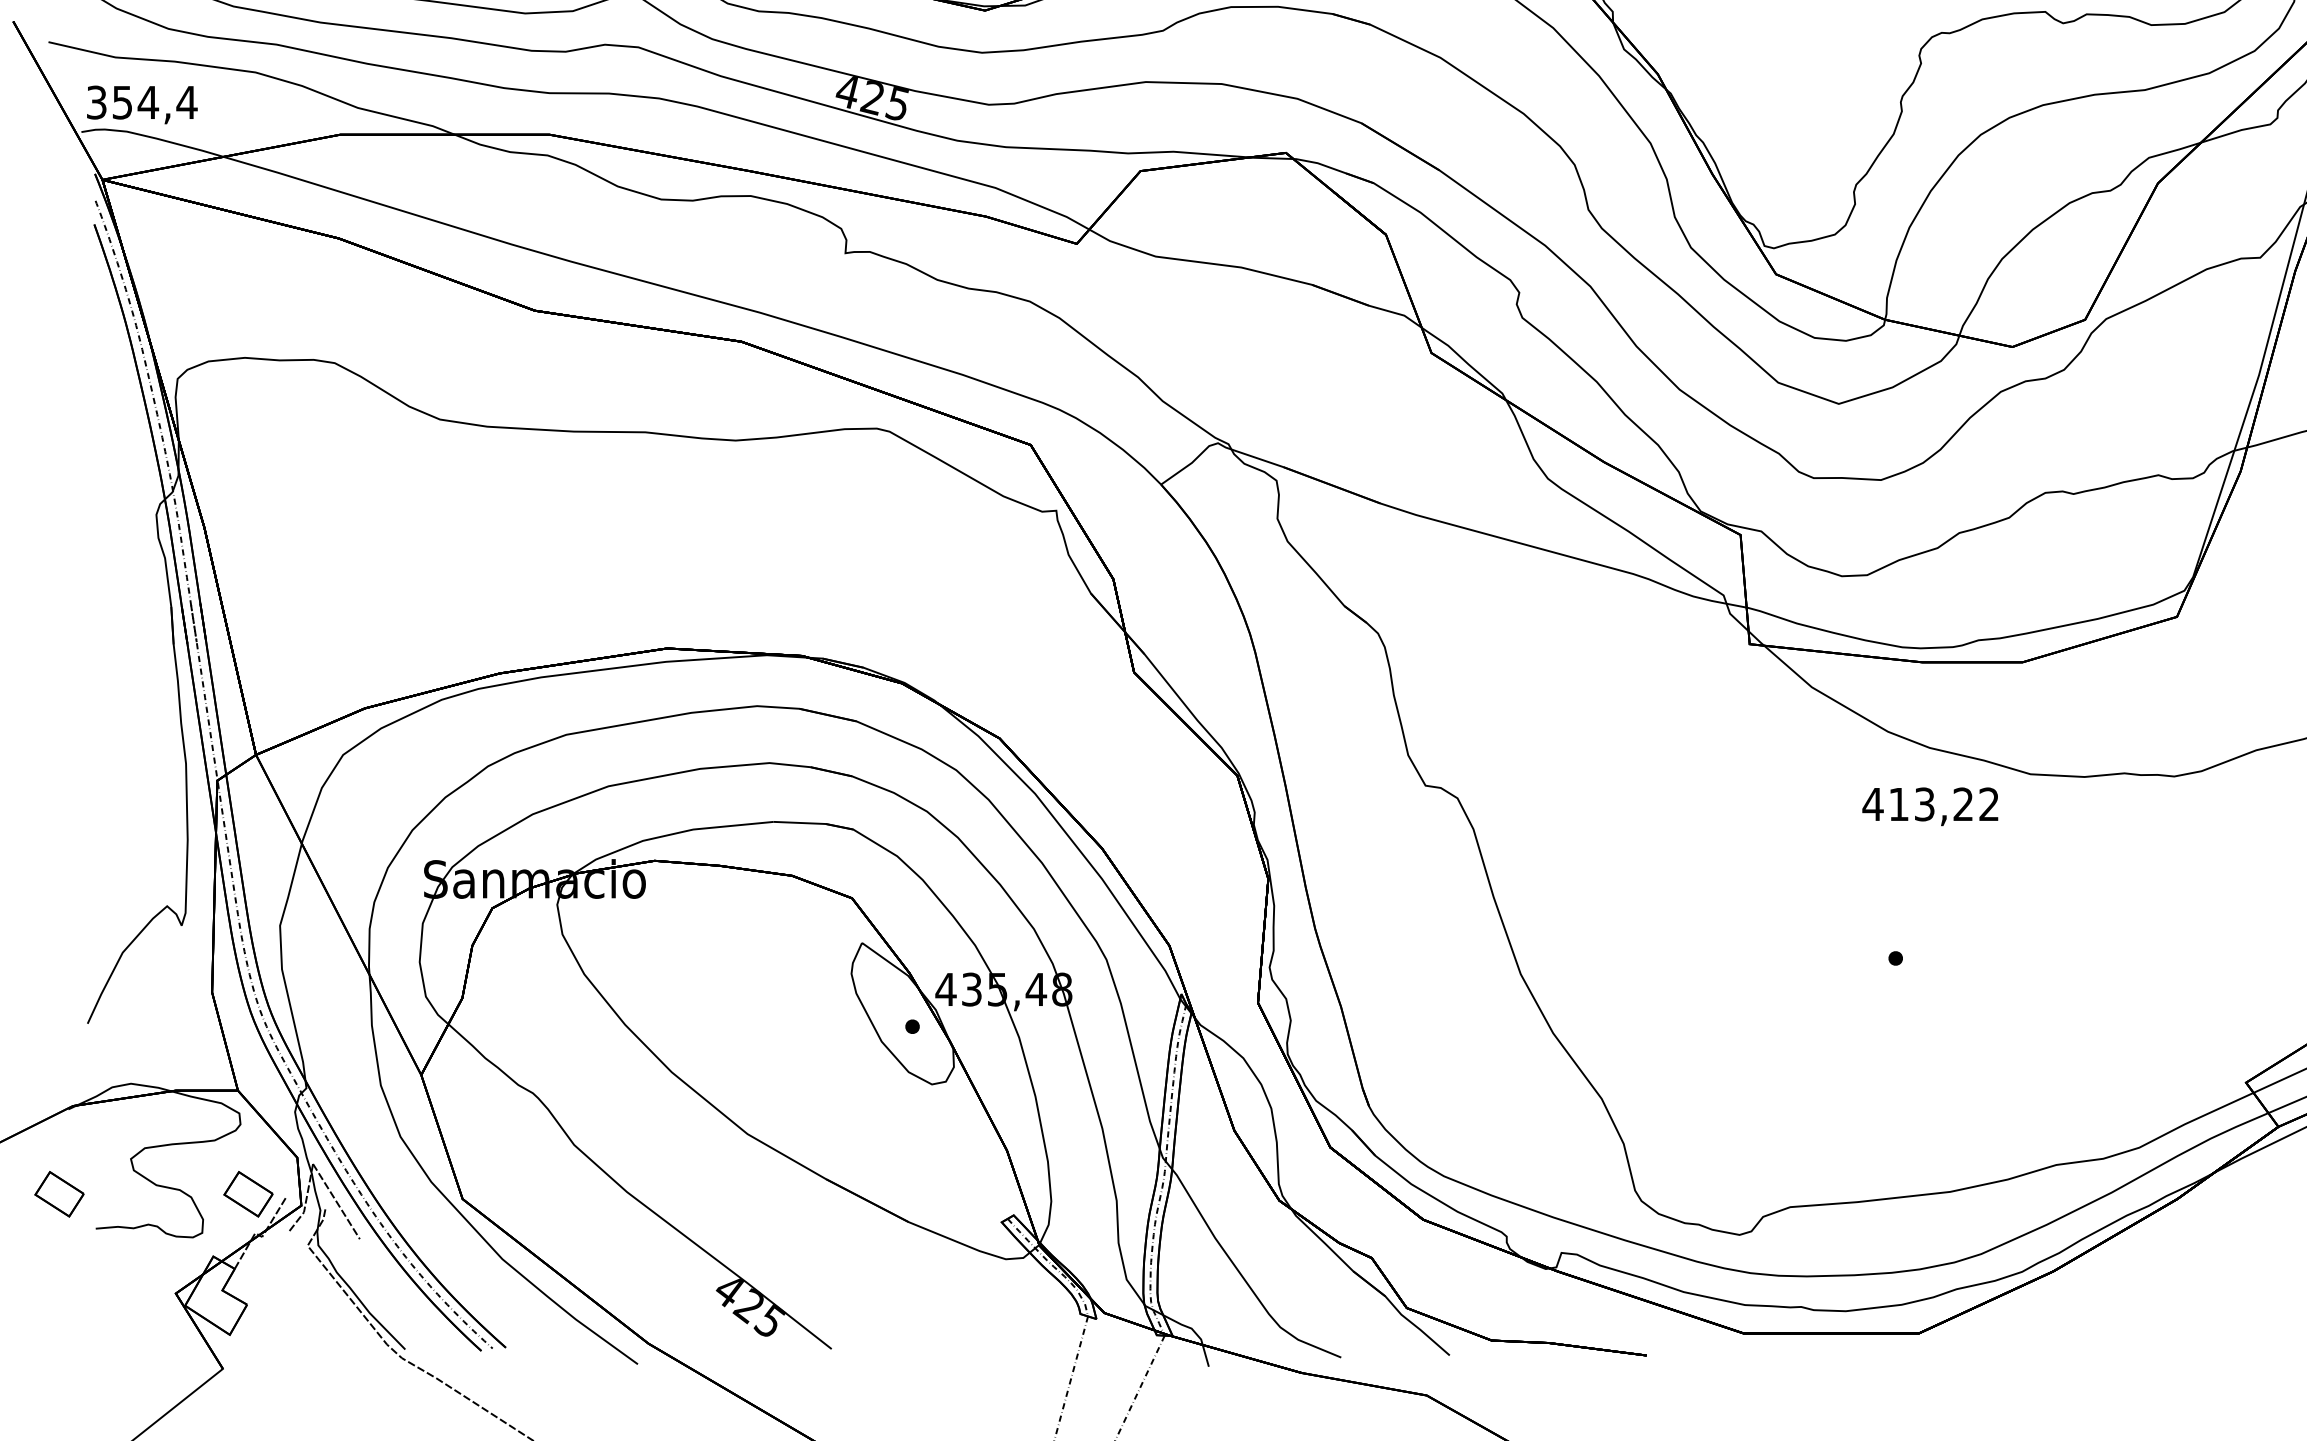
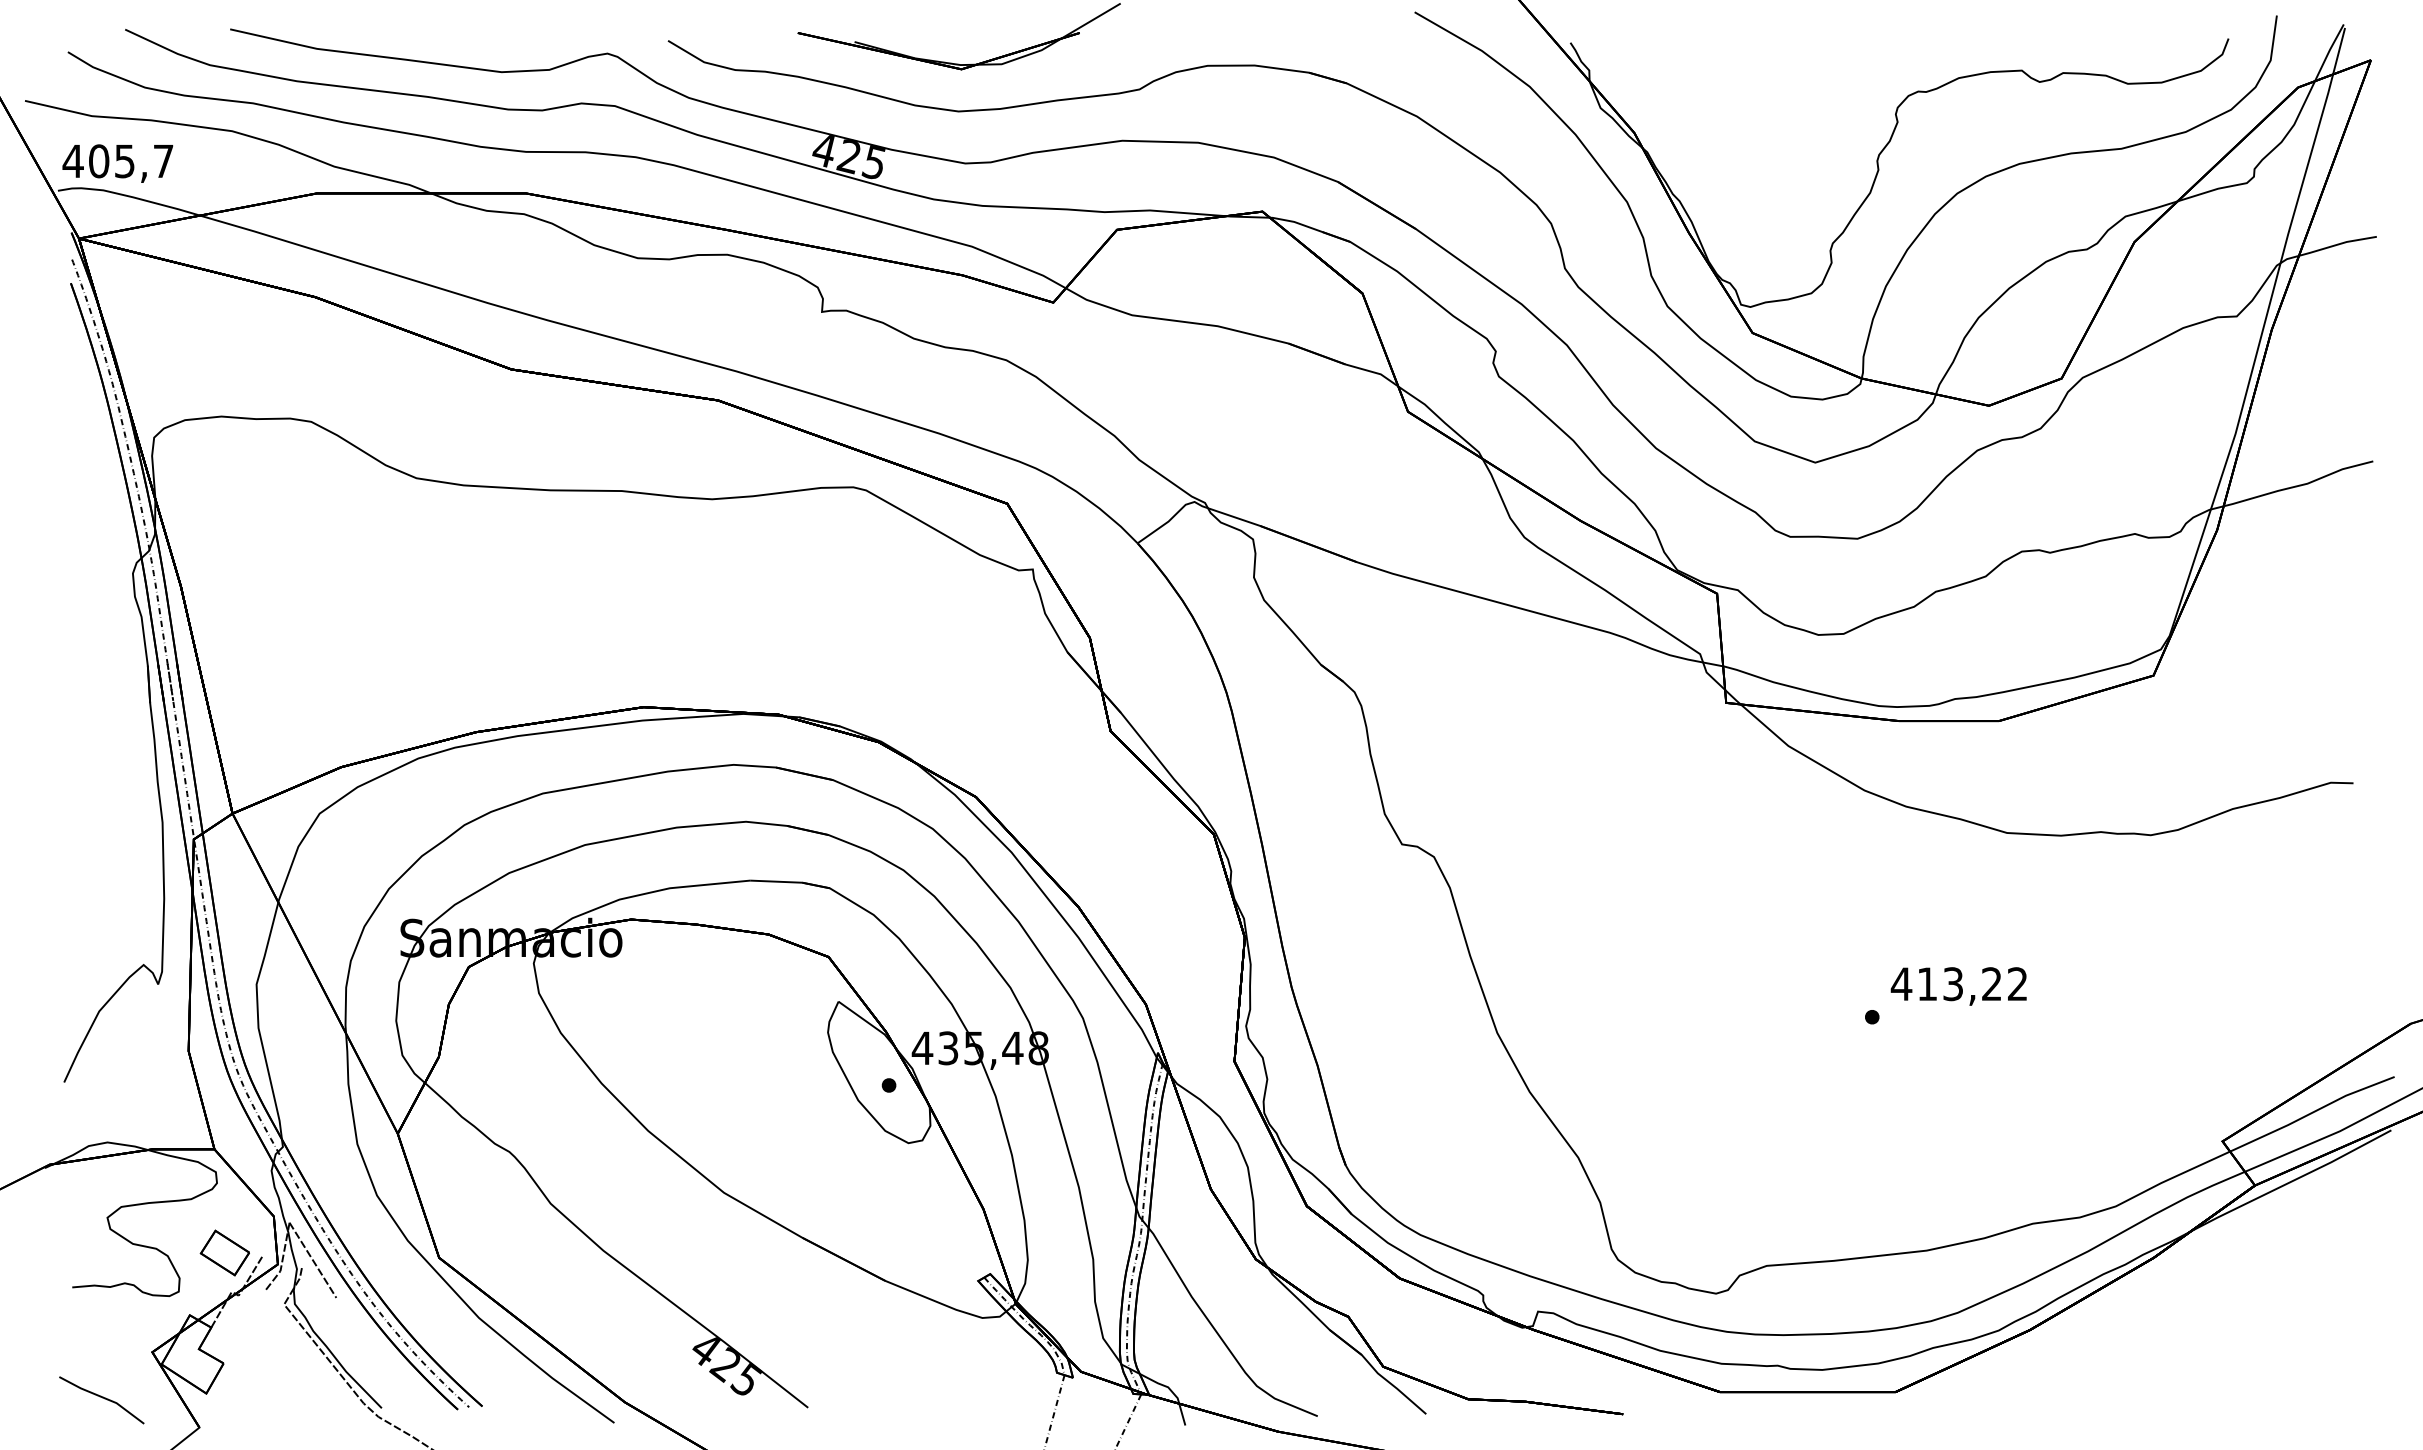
text: (141, 102) -> (118, 161), 354,4 -> 405,7
text: (1929, 806) -> (1958, 986), moved
part: (58, 1193) -> (35, 1252), removed
line: (125, 1339) -> (102, 1398), added

